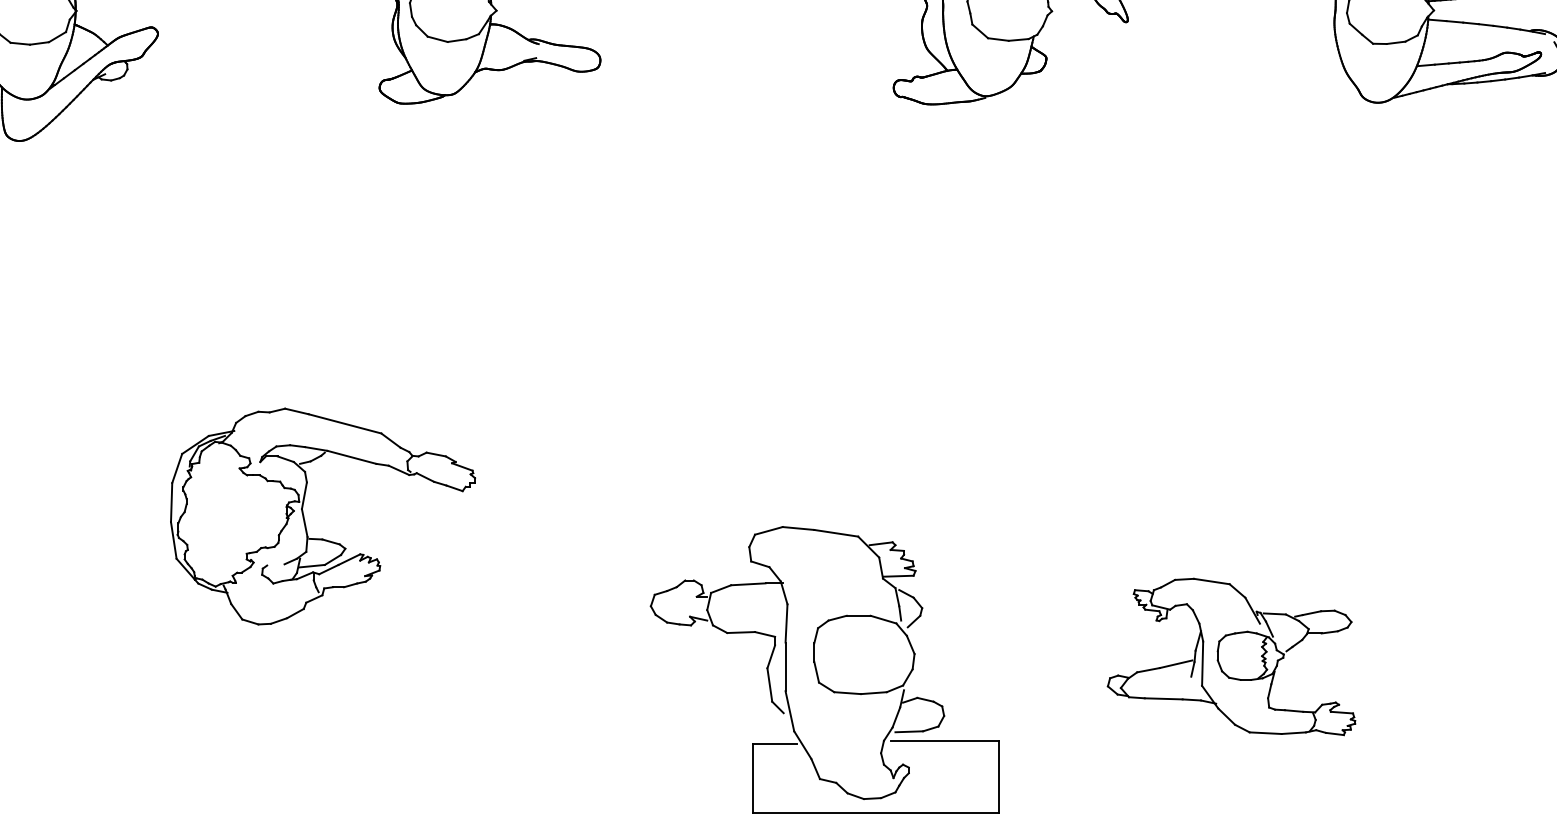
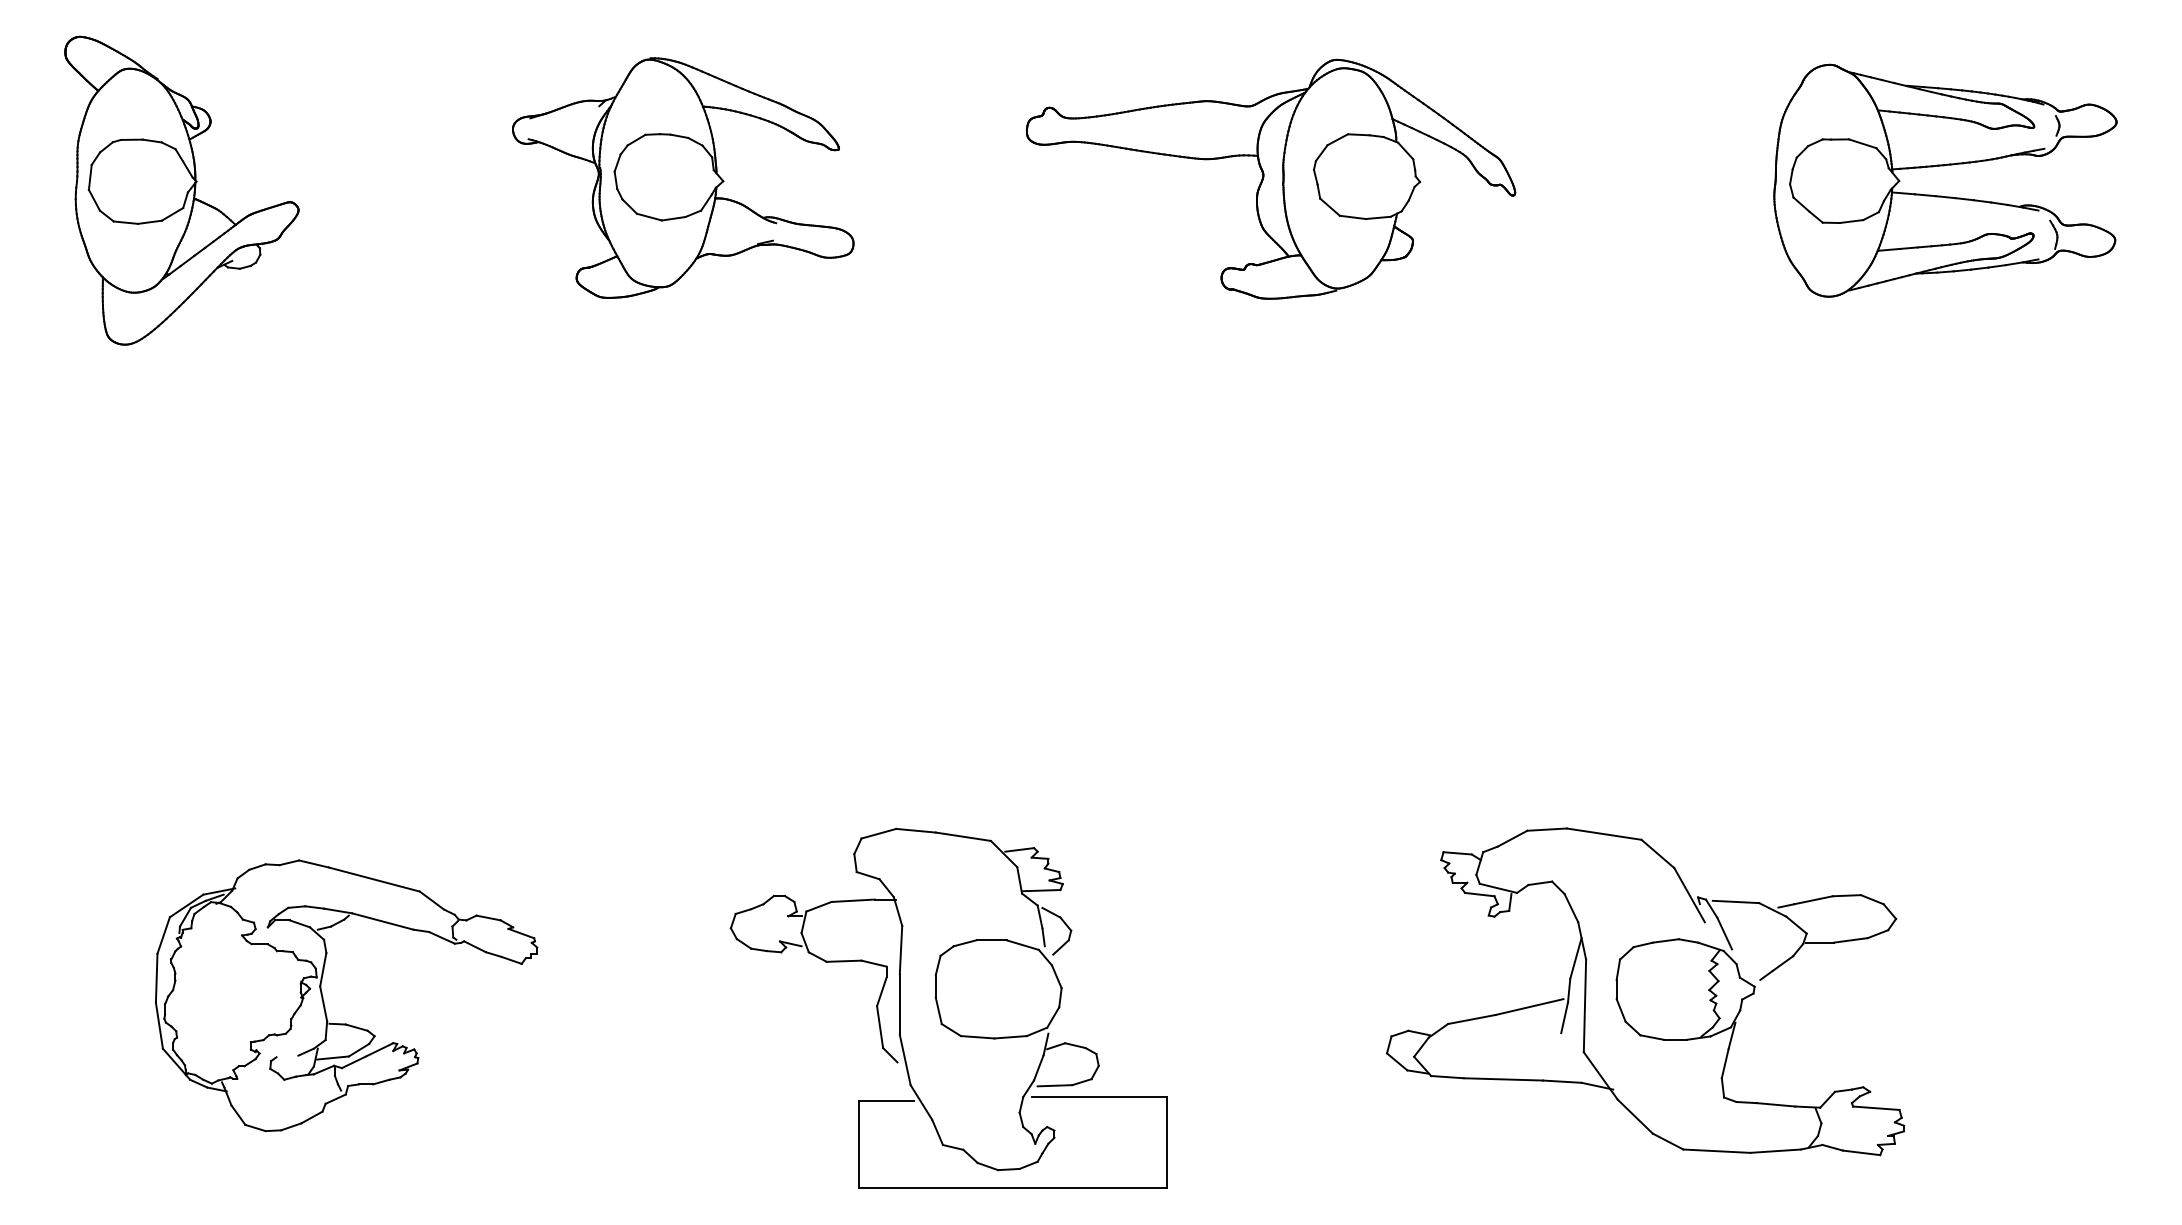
part: (305, 521) -> (324, 1001), moved
part: (1230, 656) -> (1644, 991), size x1.67
part: (824, 669) -> (948, 1007), moved

